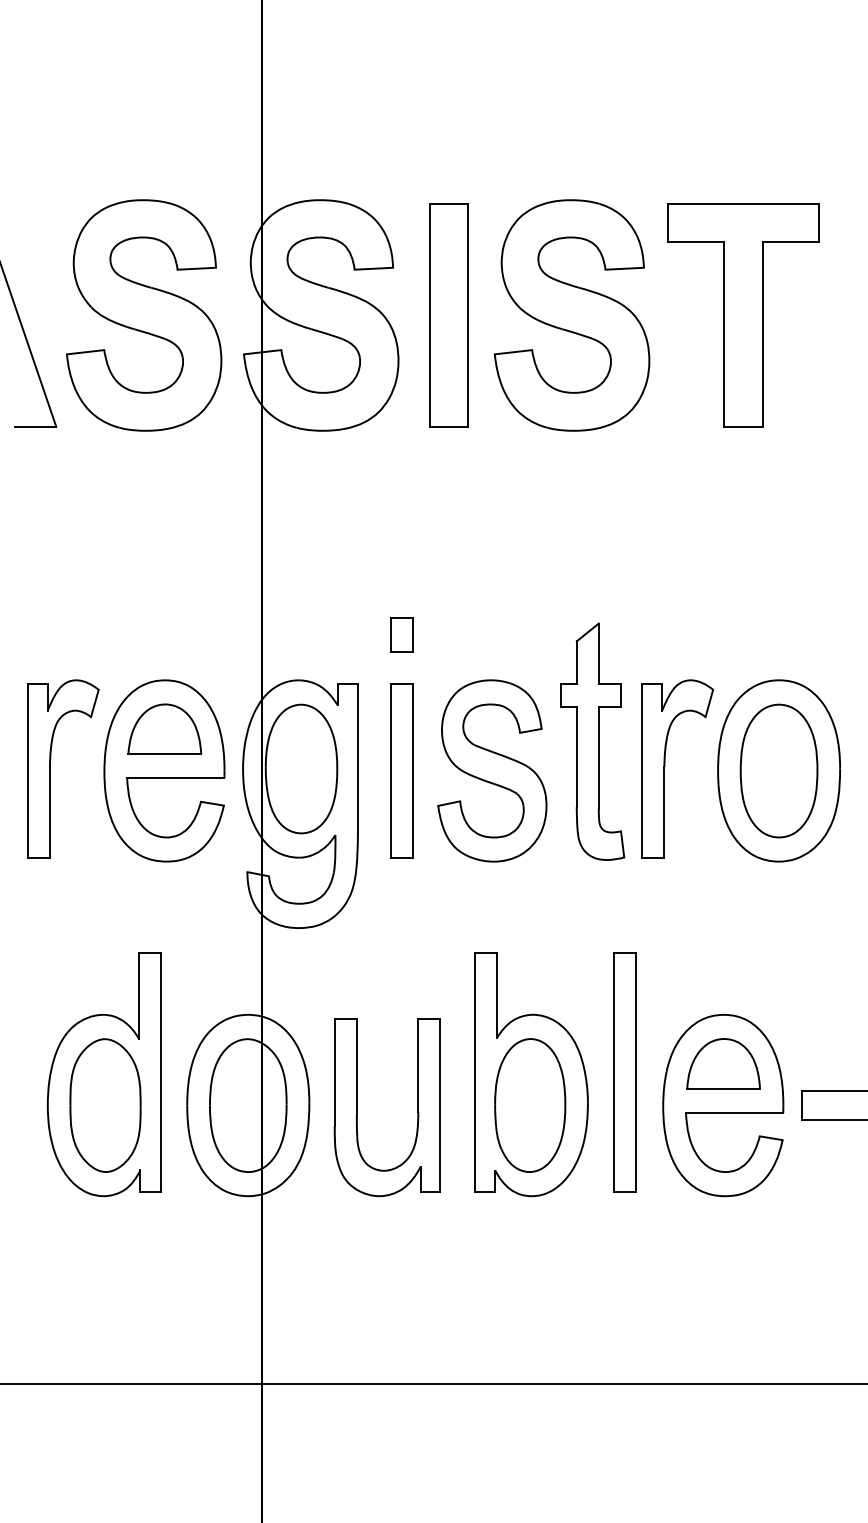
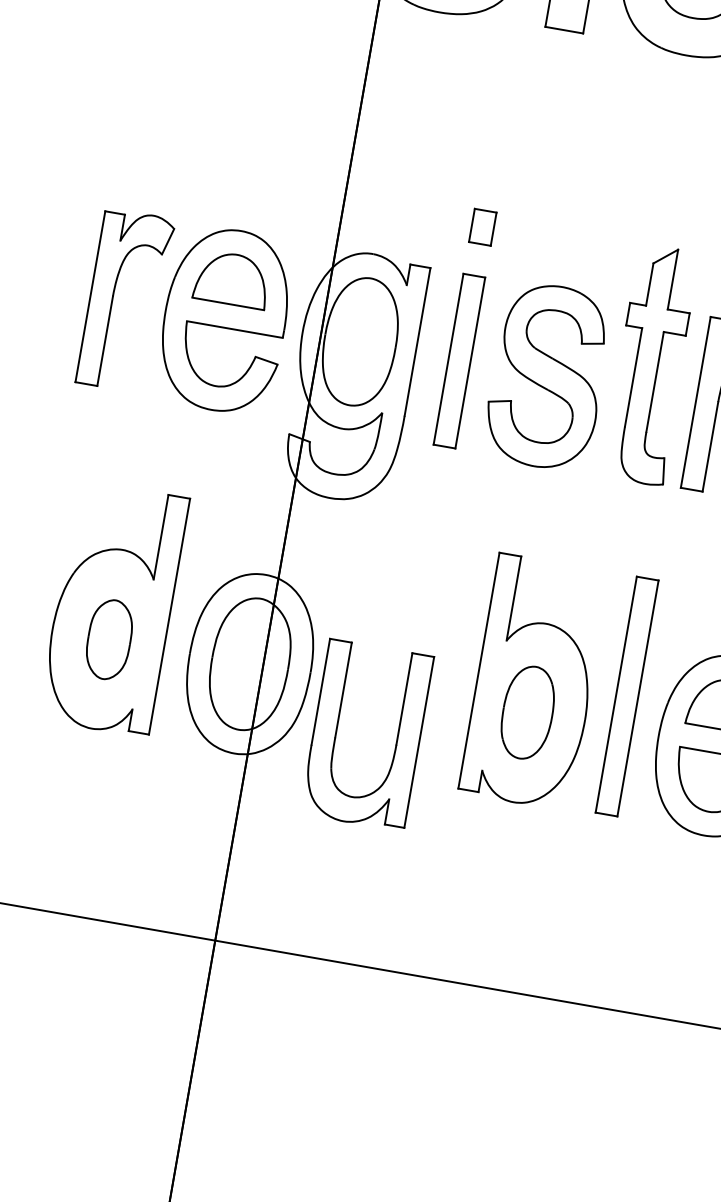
part: (105, 1105) -> (109, 639), size x0.6
part: (530, 1105) -> (528, 712), size x0.7
part: (357, 1107) -> (337, 730), moved

